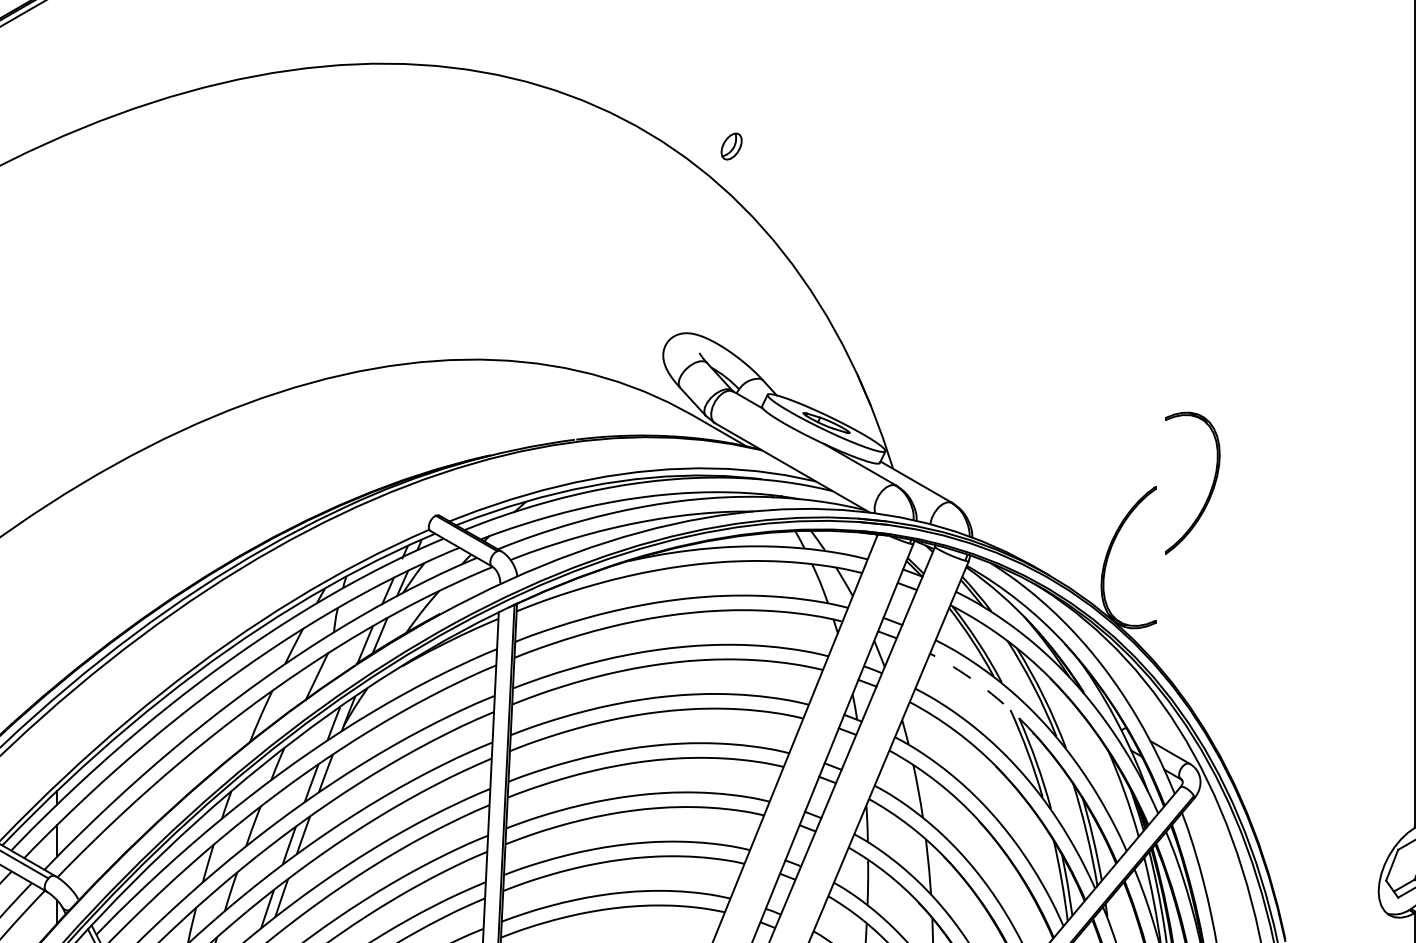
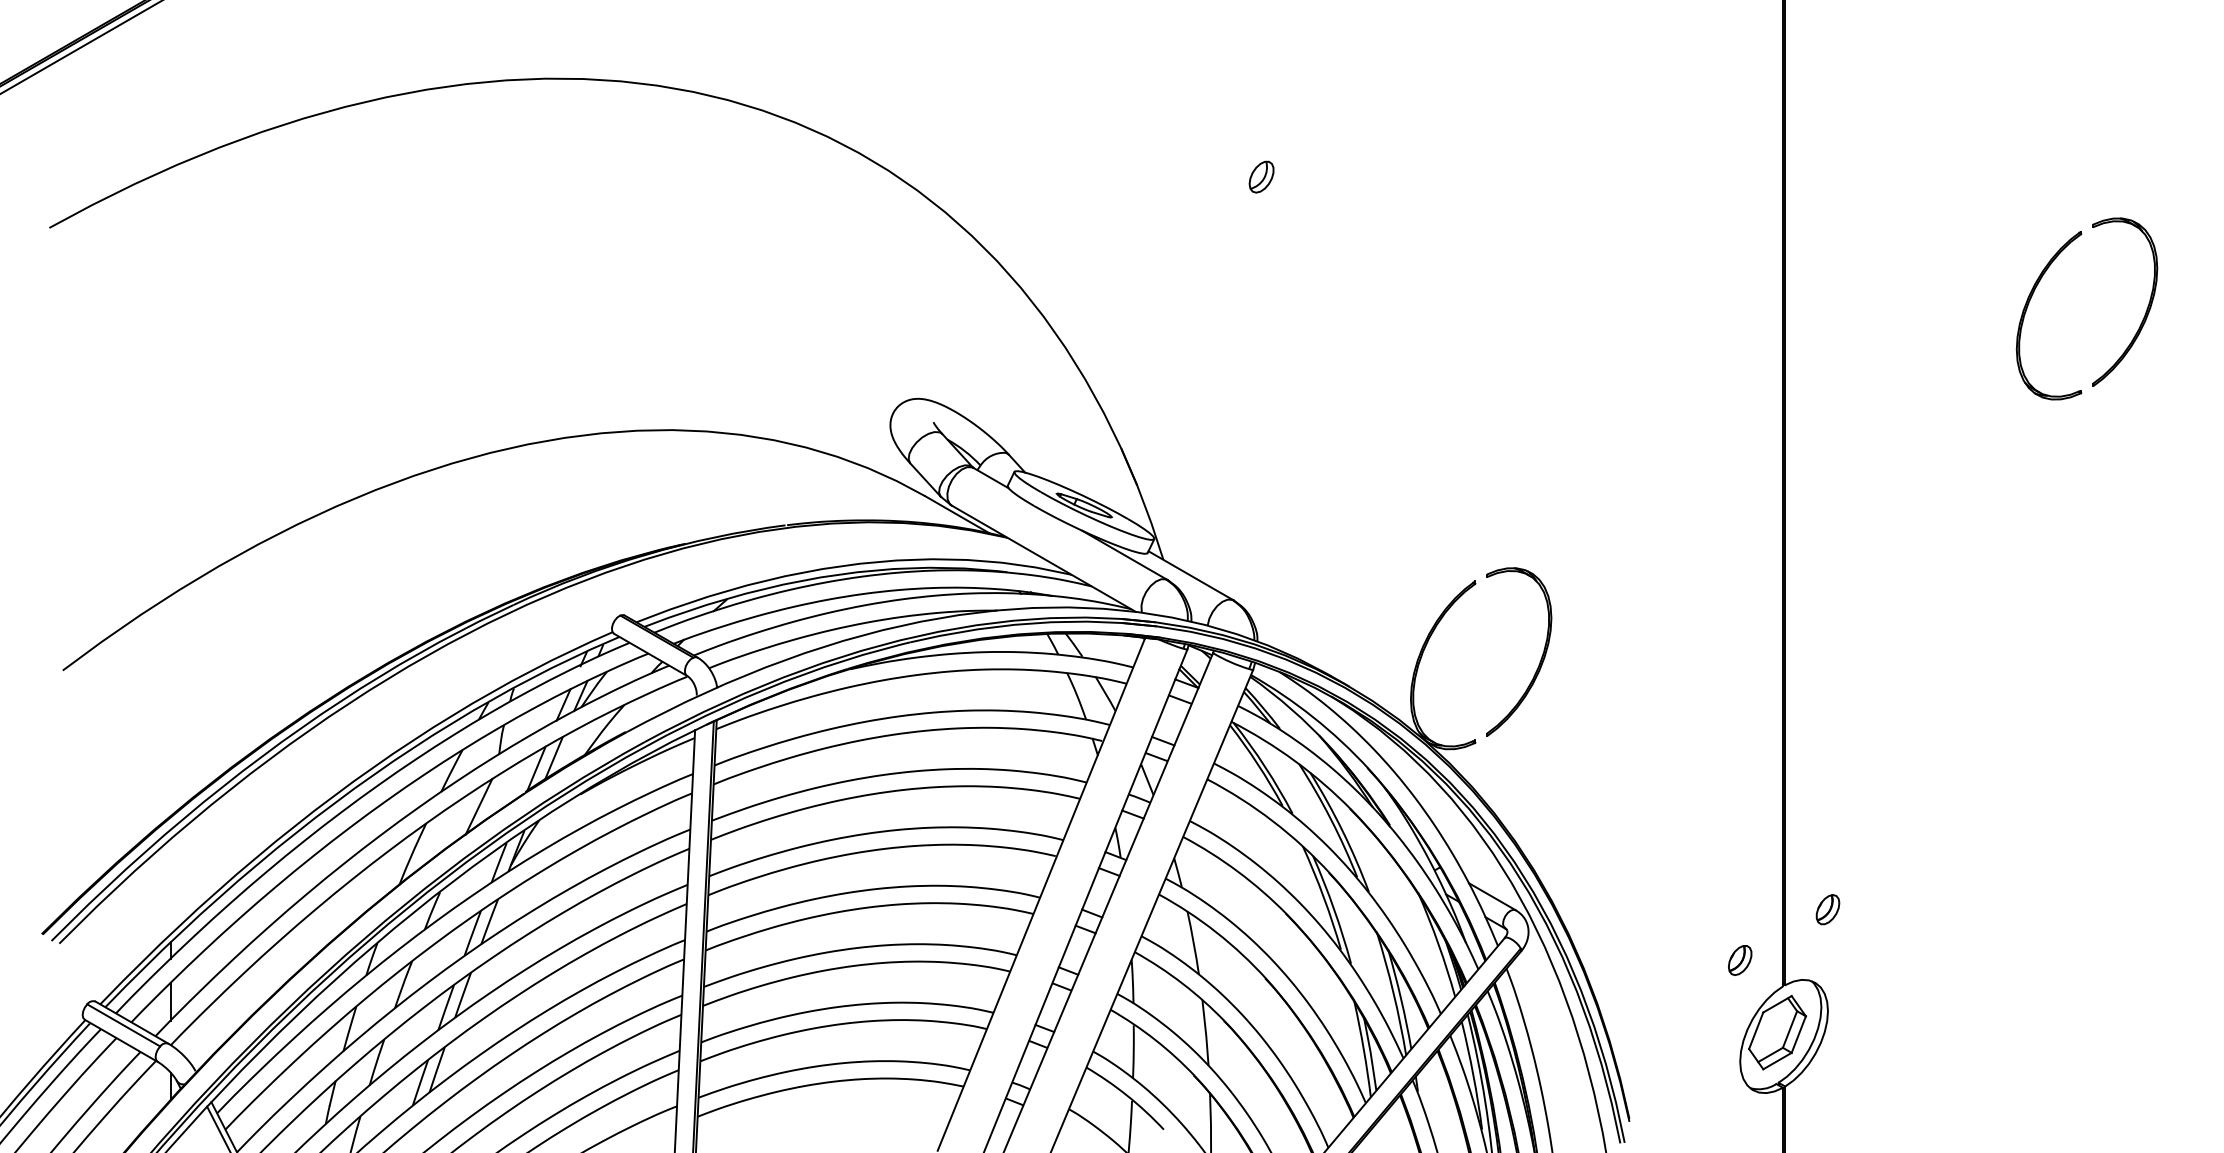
part: (731, 146) -> (1261, 176), moved
part: (1210, 489) -> (1540, 659), moved
arc: (984, 689) -> (1272, 821), dashed -> solid
part: (1378, 806) -> (1740, 960), added

